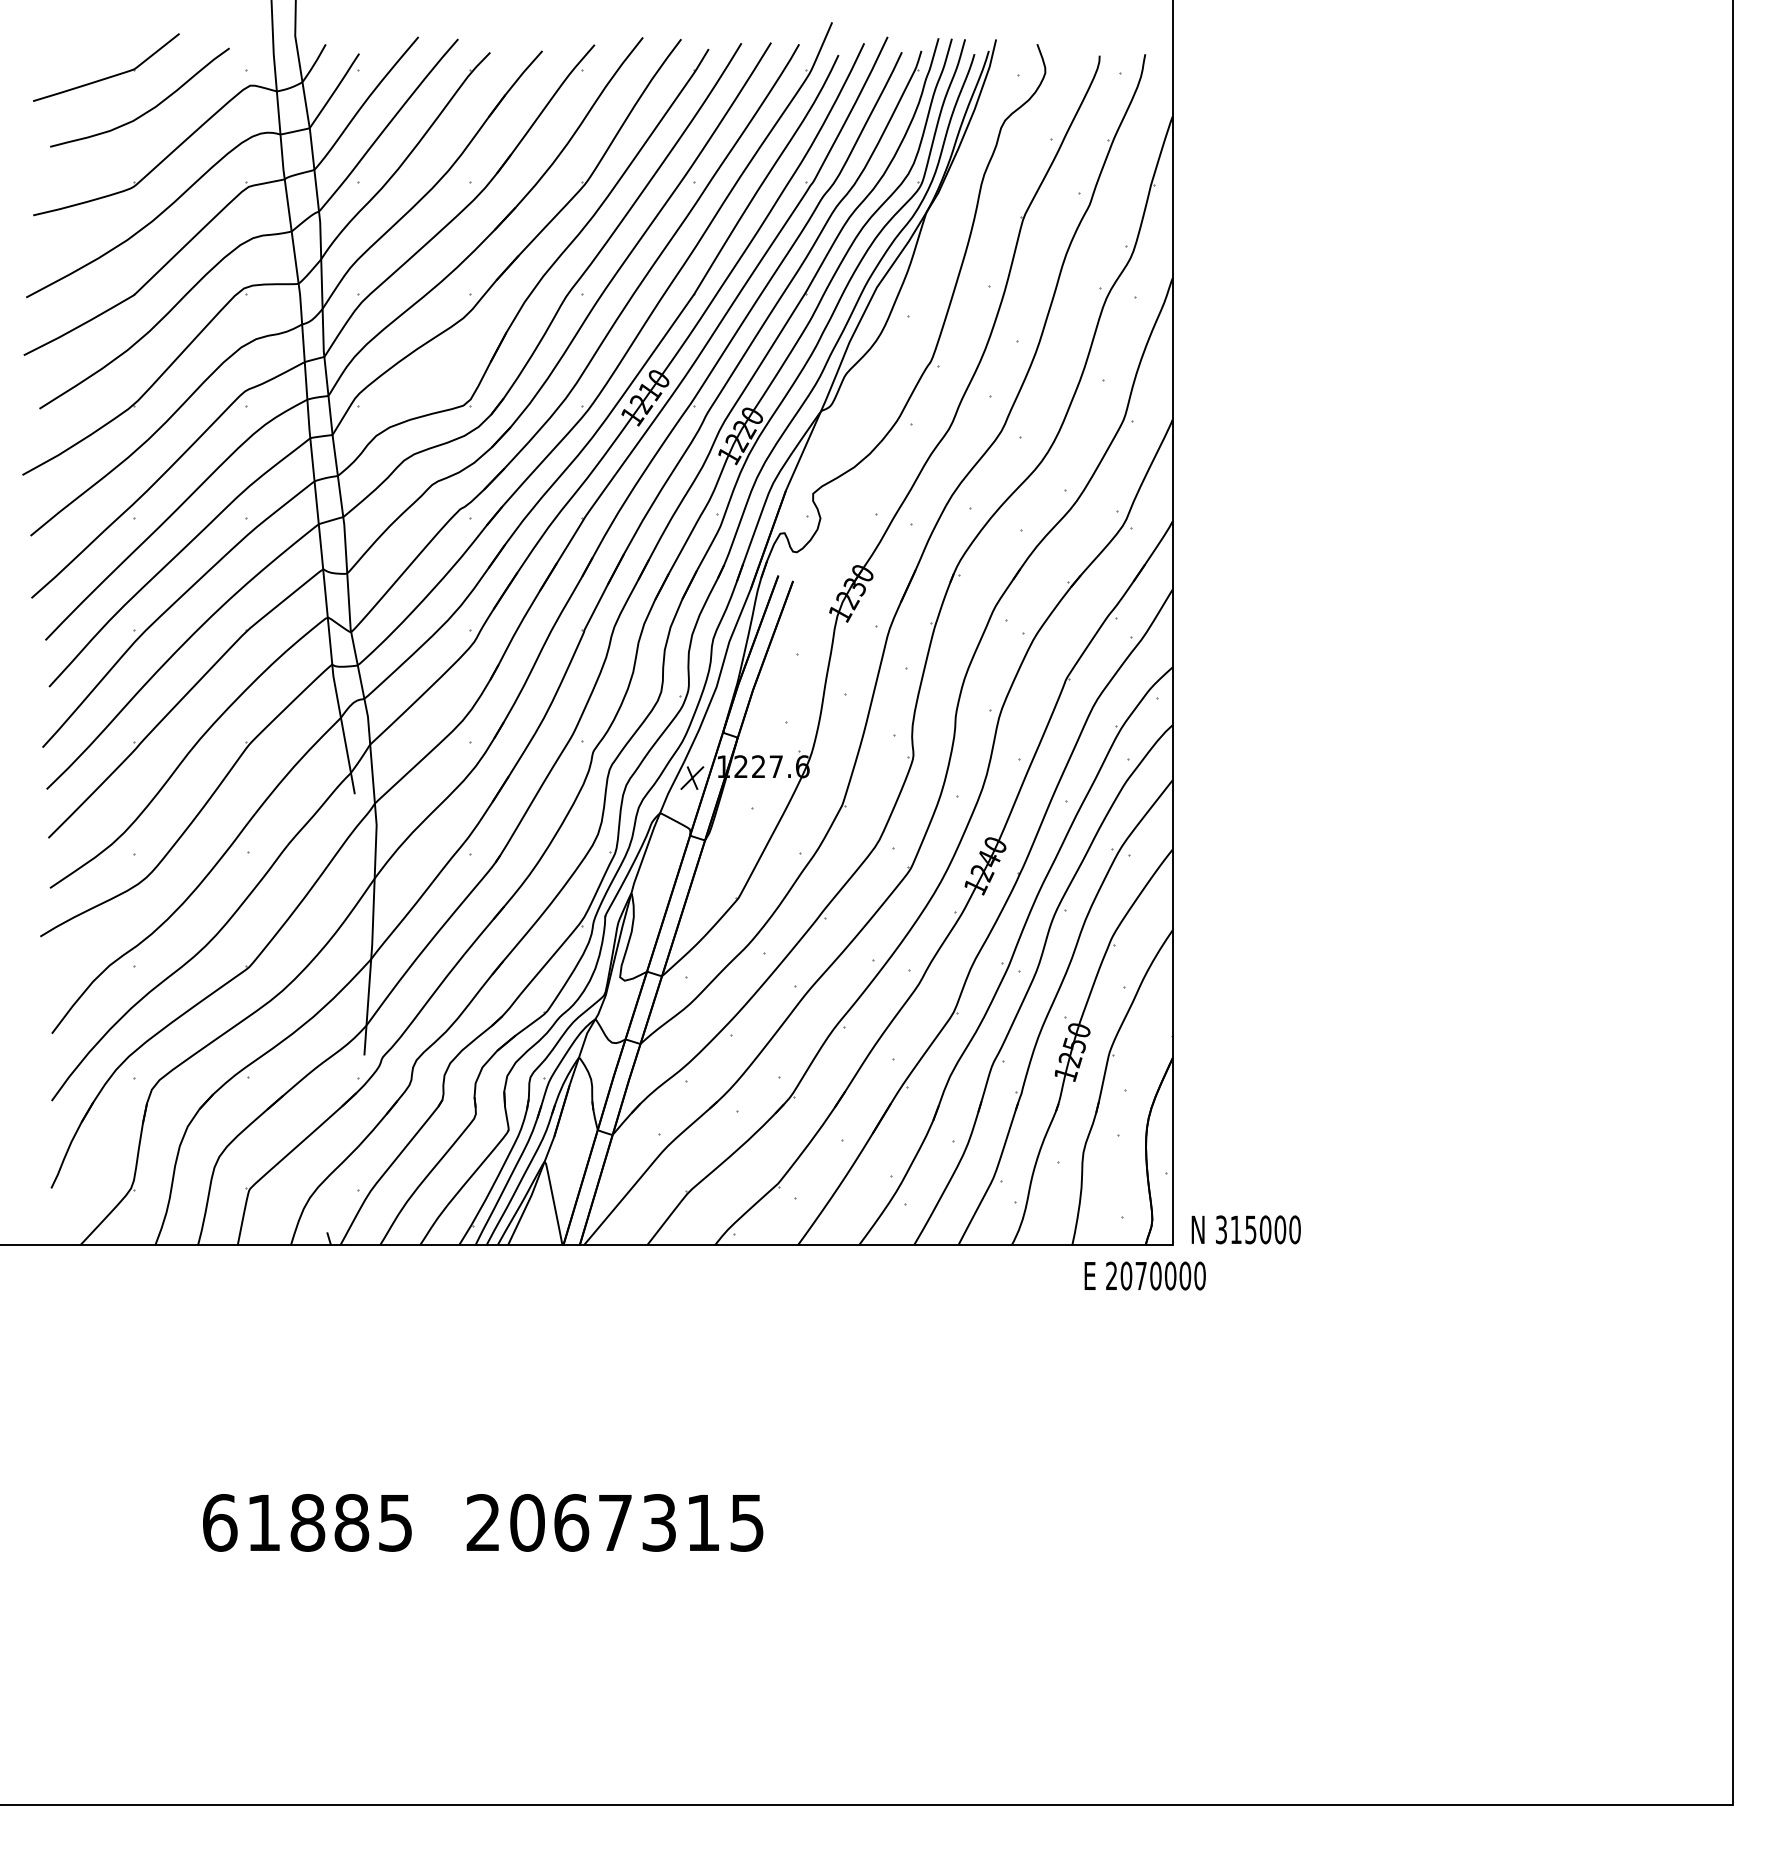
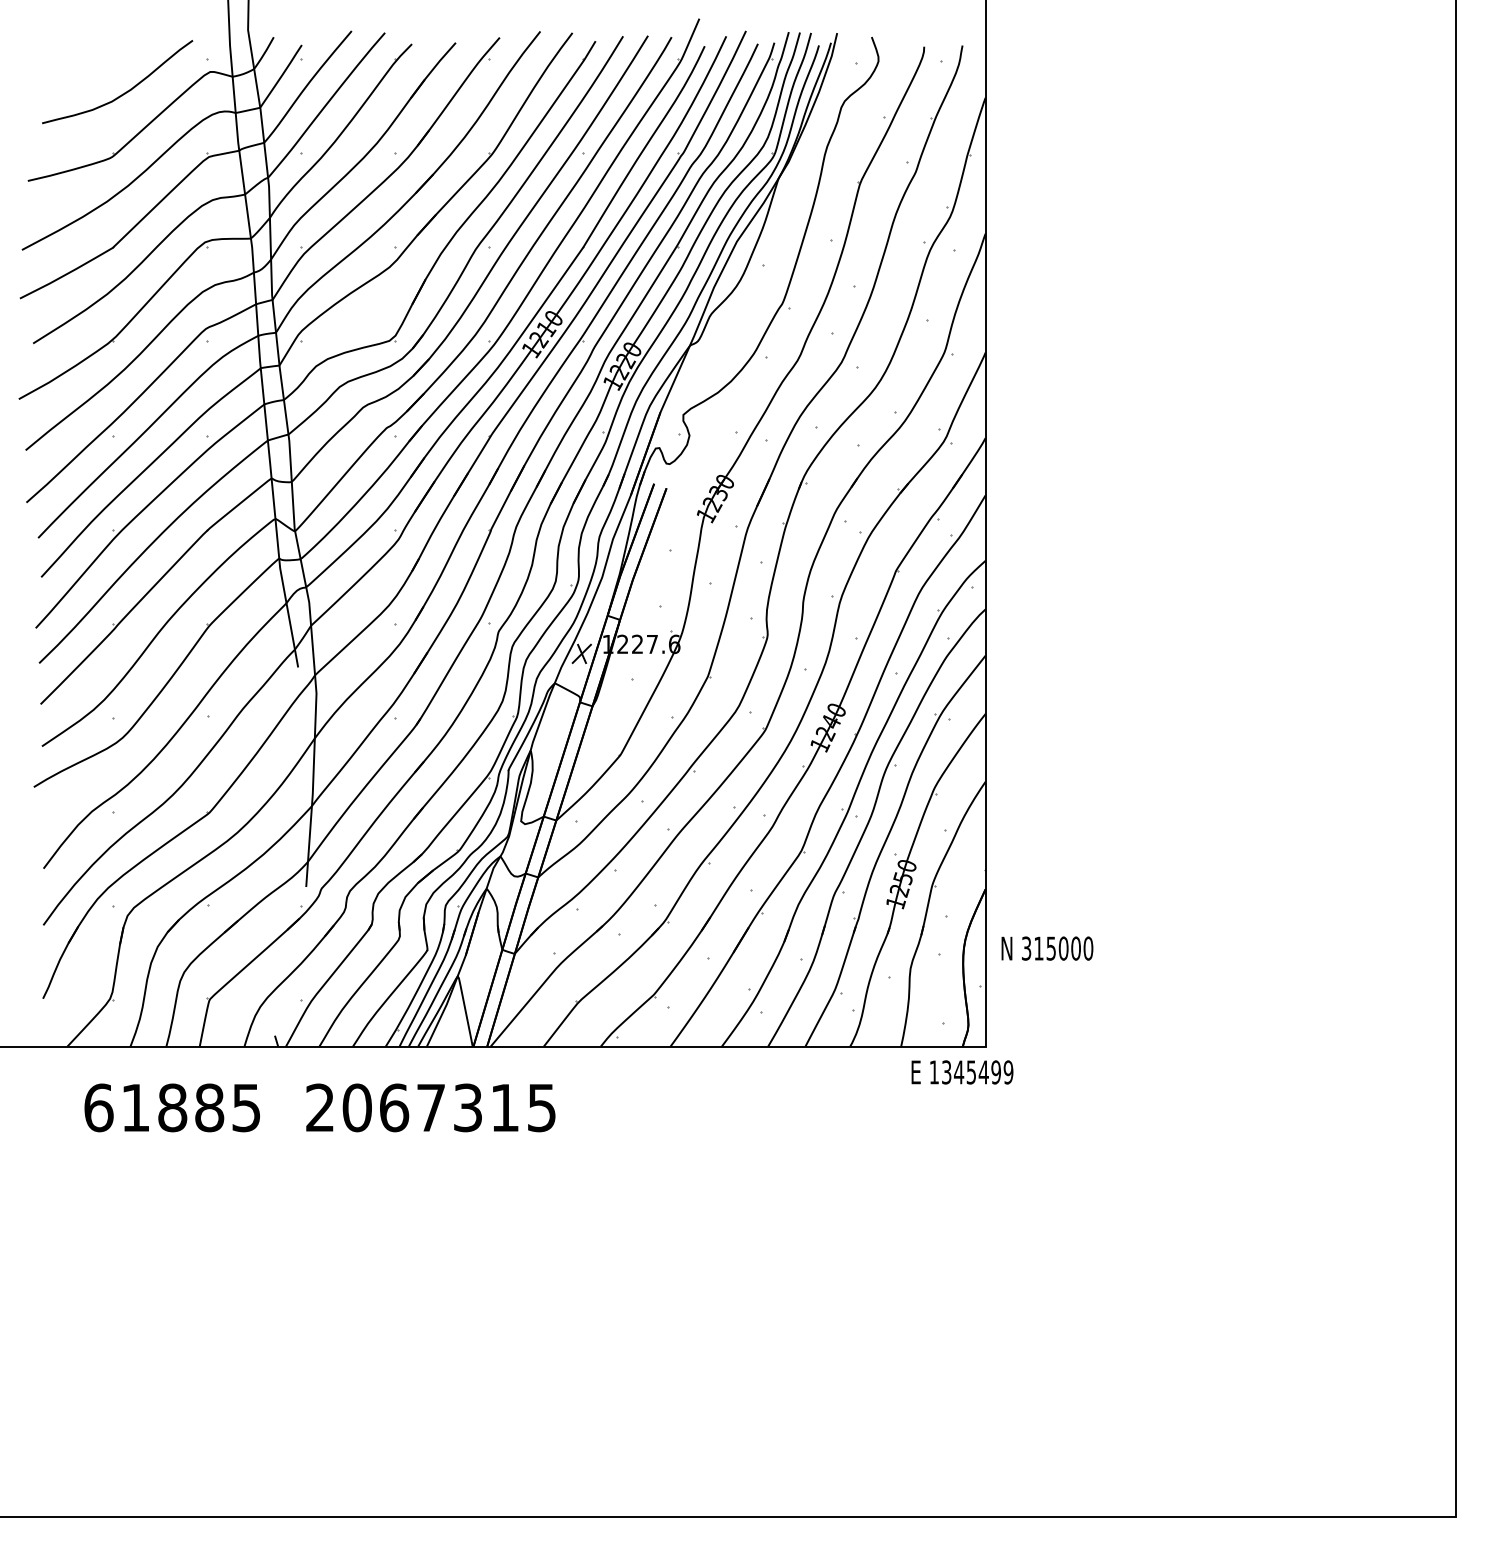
part: (110, 75) -> (92, 63), removed
text: (1246, 1229) -> (1047, 948), moved
text: (1155, 1276) -> (971, 1072), 2070000 -> 1345499
text: (482, 1522) -> (319, 1107), moved

